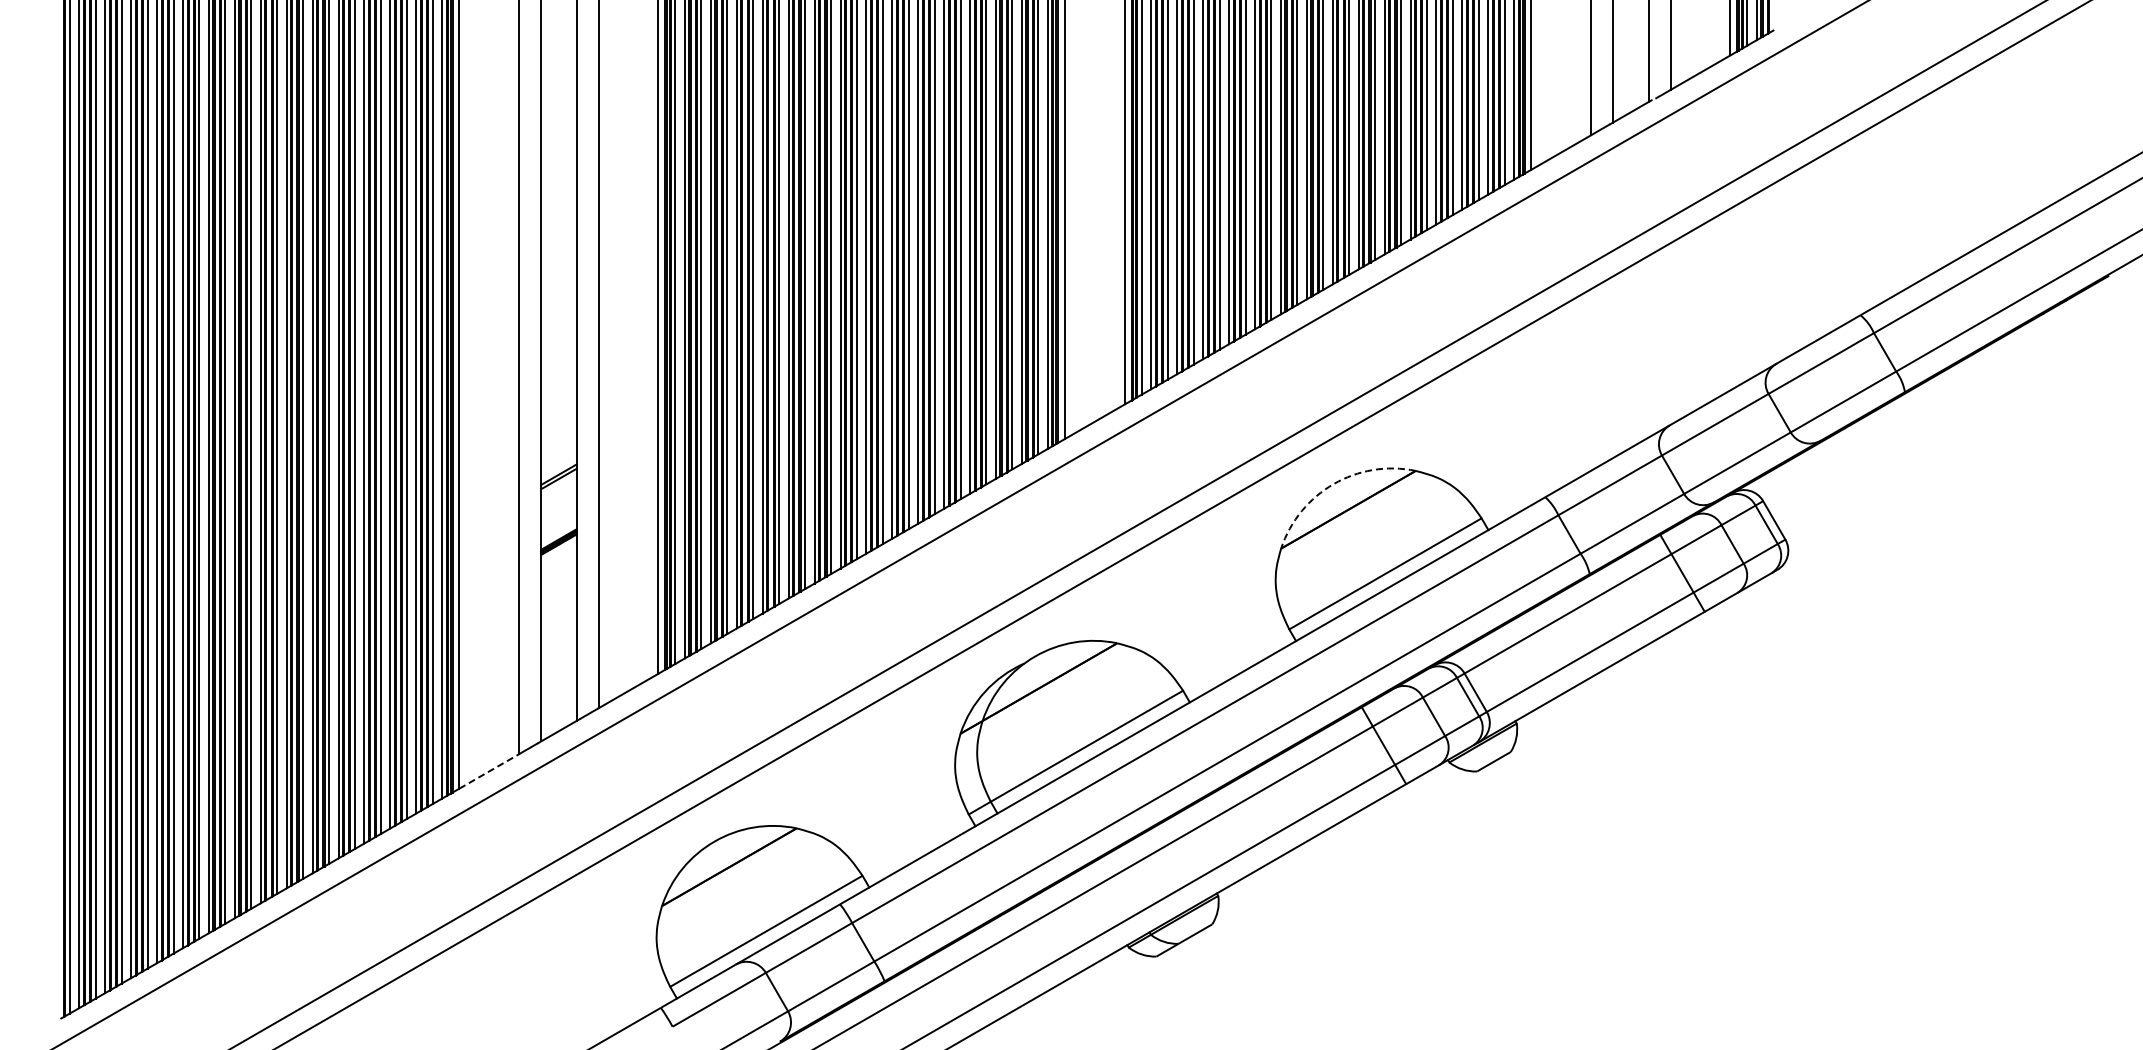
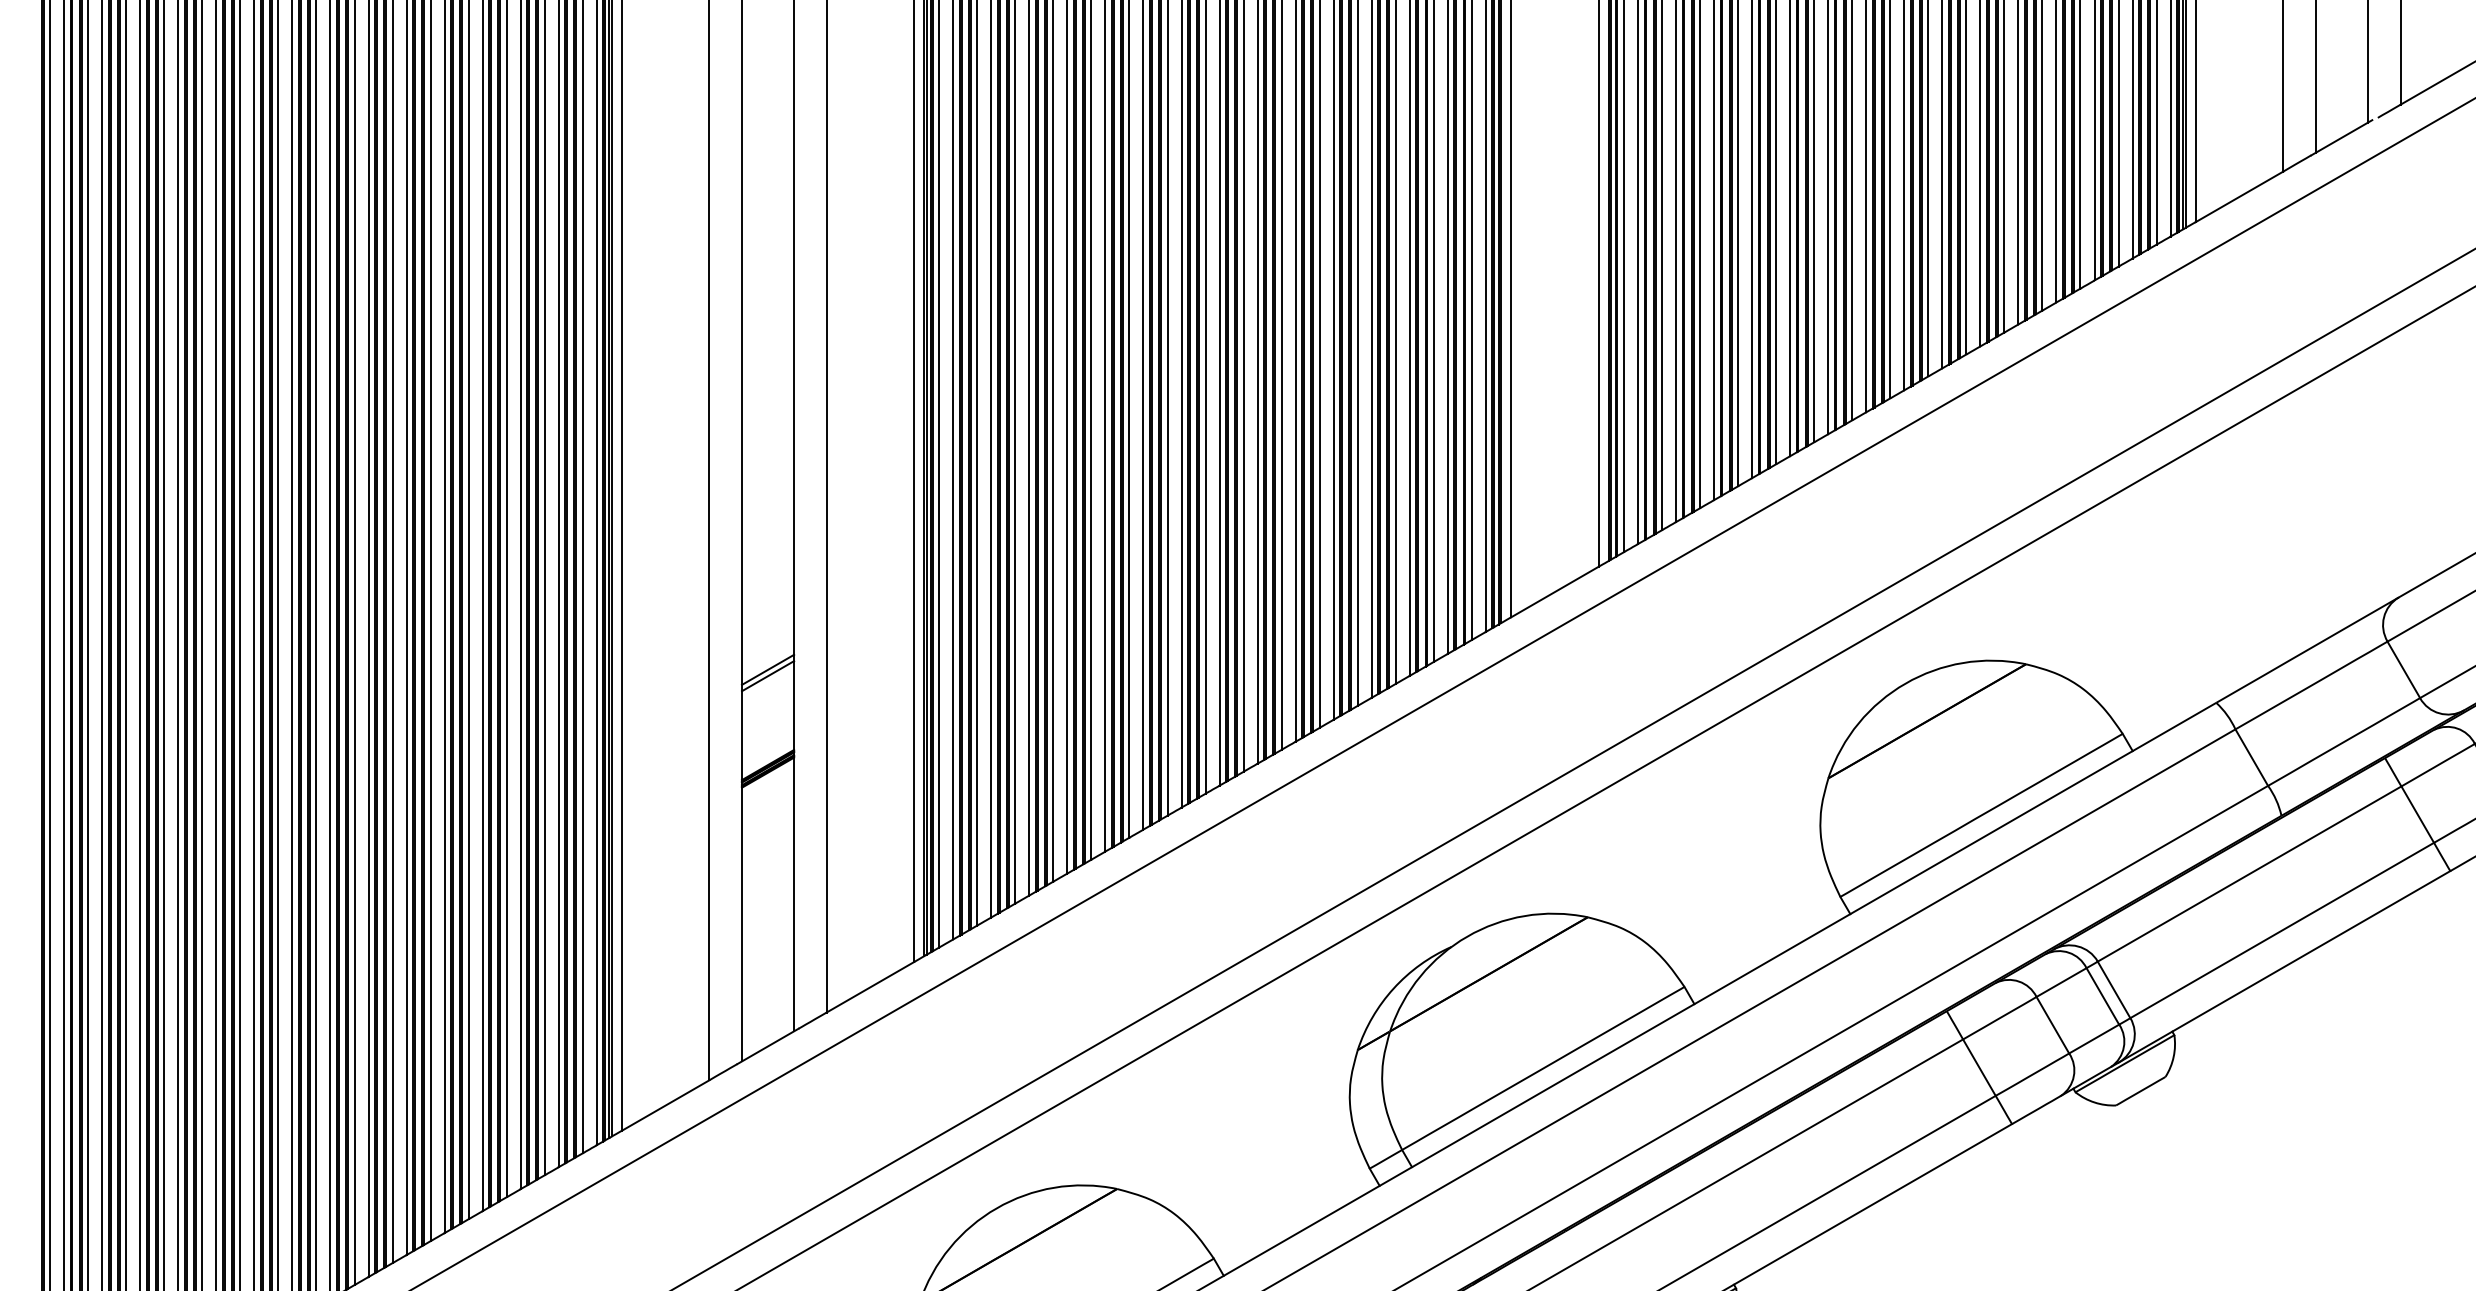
arc: (1333, 484) -> (1905, 684), dashed -> solid
line: (489, 771) -> (666, 1105), dashed -> solid

